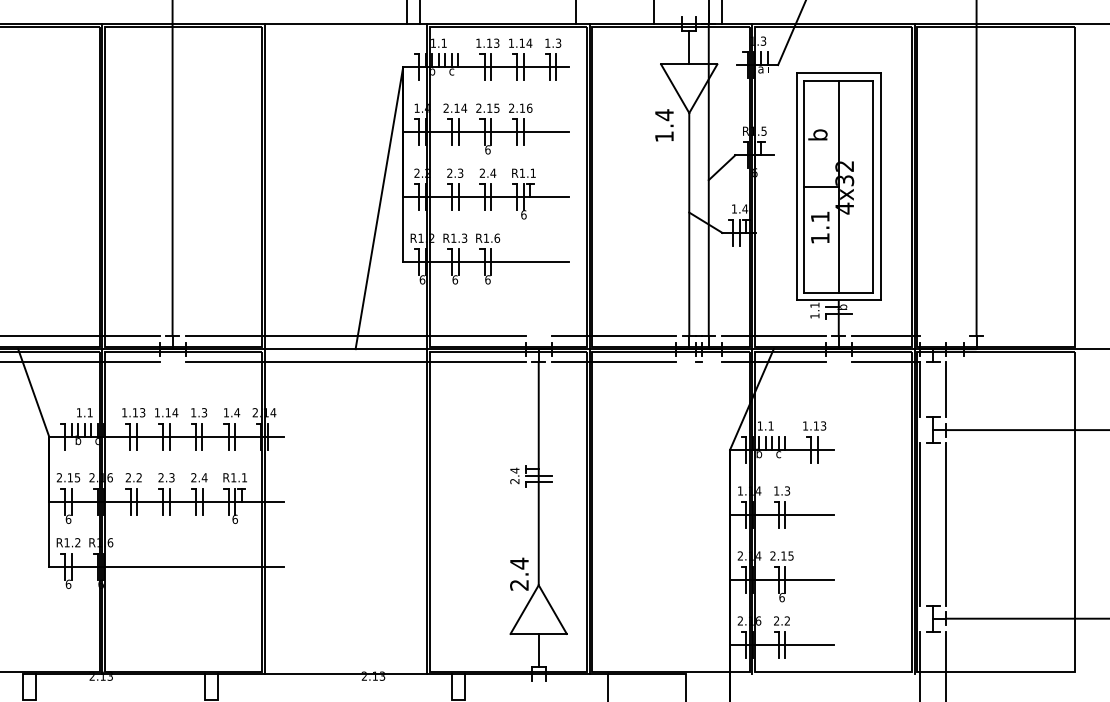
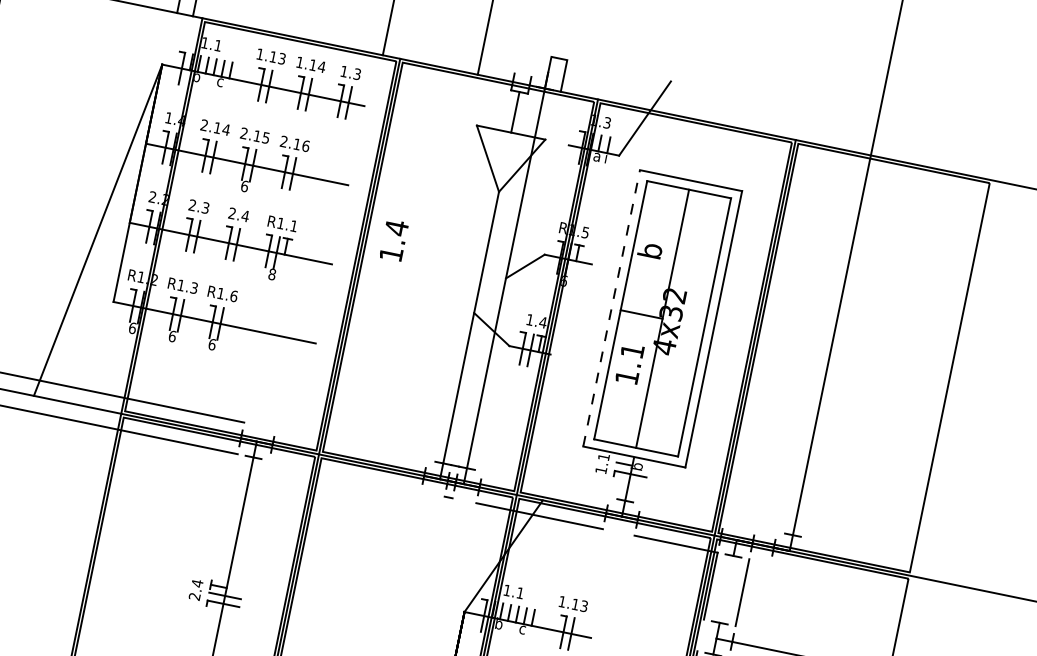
text: (664, 125) -> (394, 240), moved
line: (796, 186) -> (611, 308), solid -> dashed
text: (523, 214) -> (271, 273), 6 -> 8
line: (613, 336) -> (350, 444), removed
line: (773, 336) -> (545, 484), removed
line: (885, 336) -> (682, 512), removed
line: (613, 362) -> (344, 476), removed

